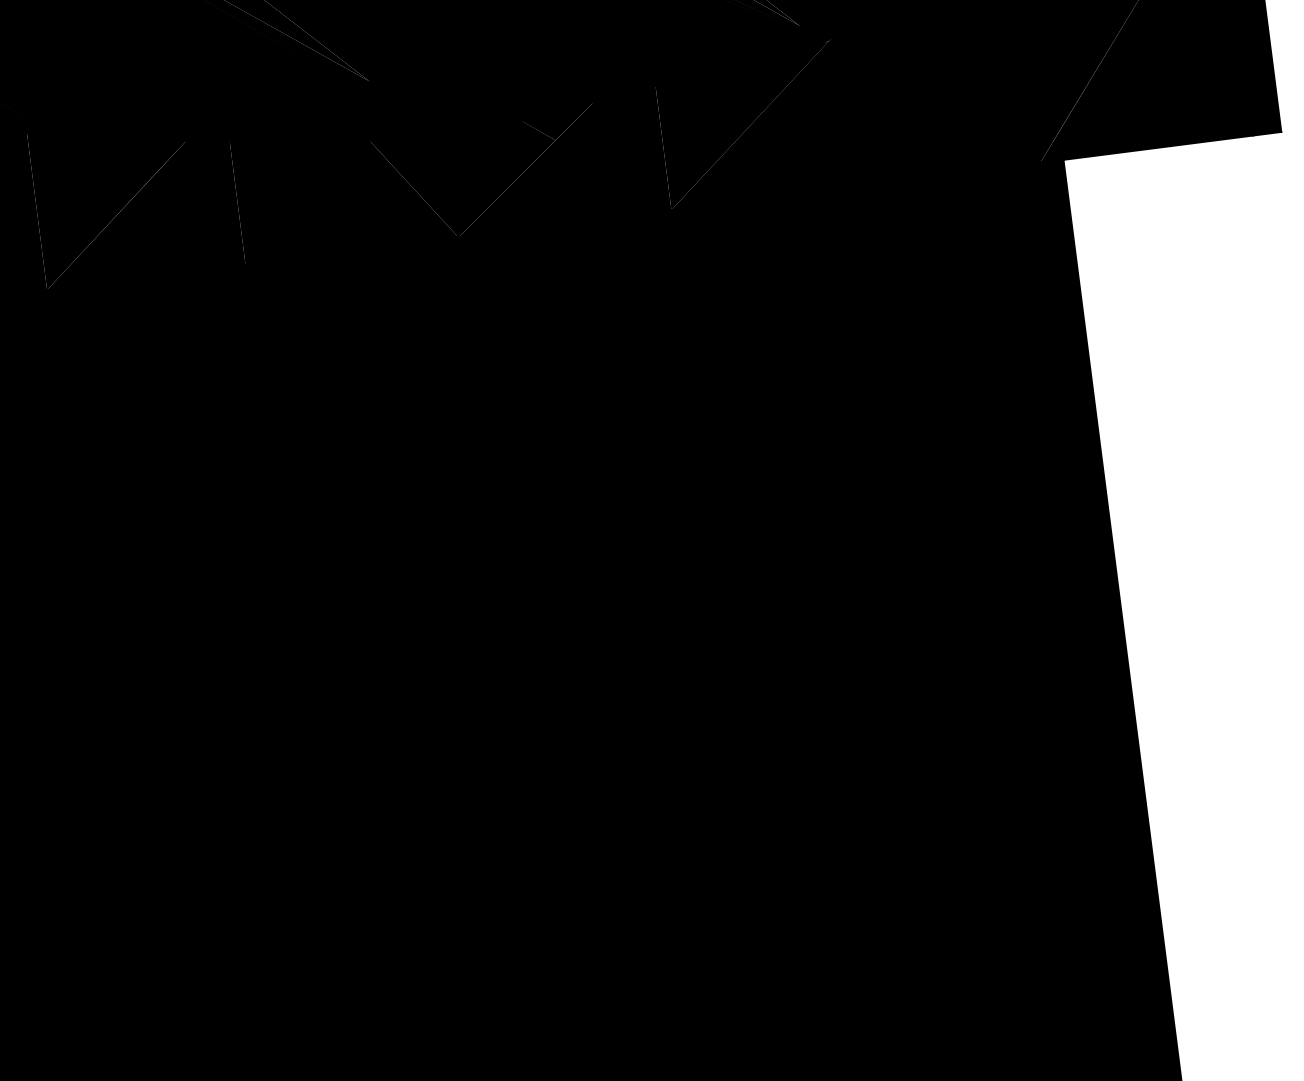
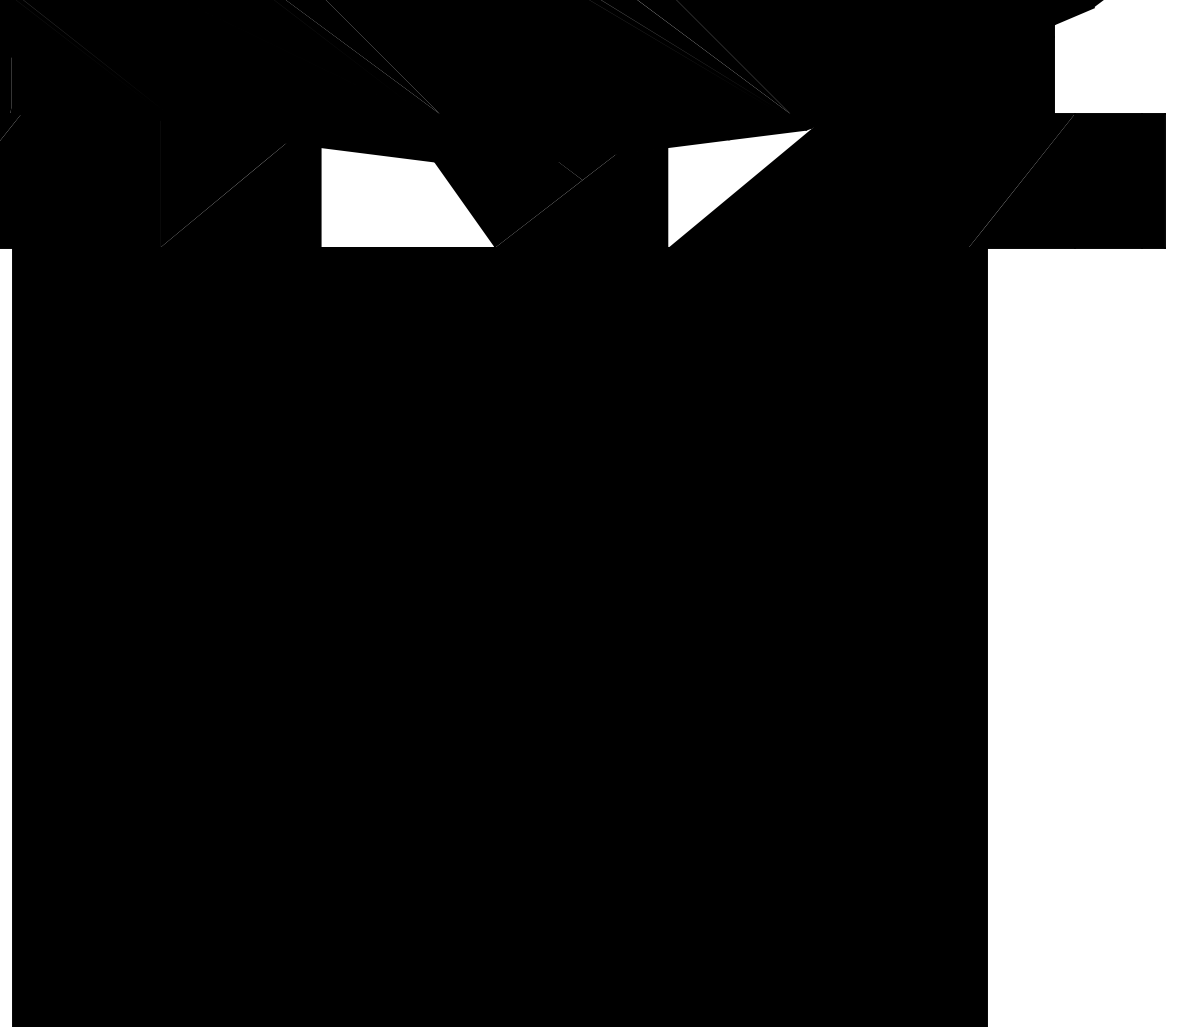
fill: (749, 124) -> (739, 187), removed
fill: (343, 189) -> (407, 197), removed

